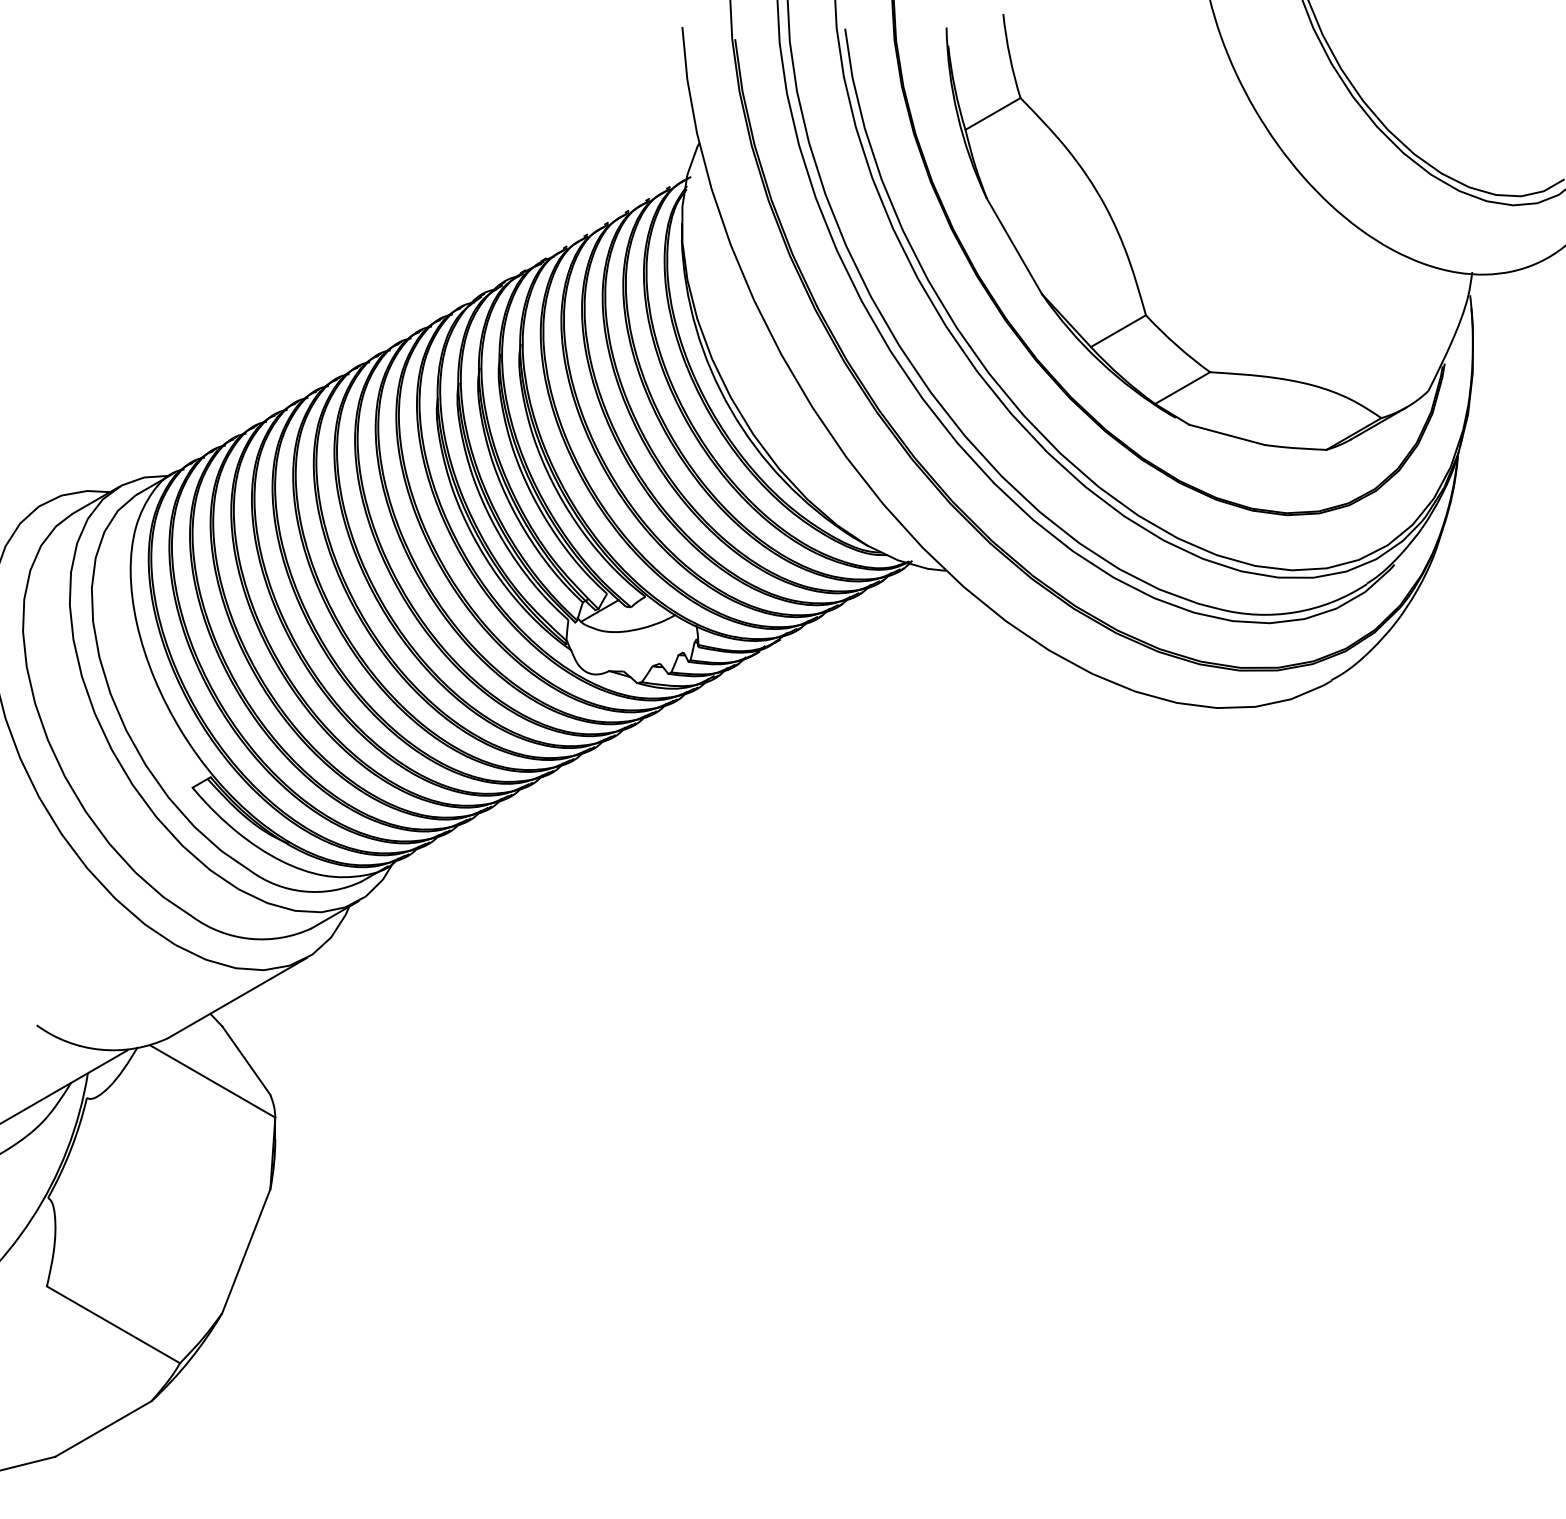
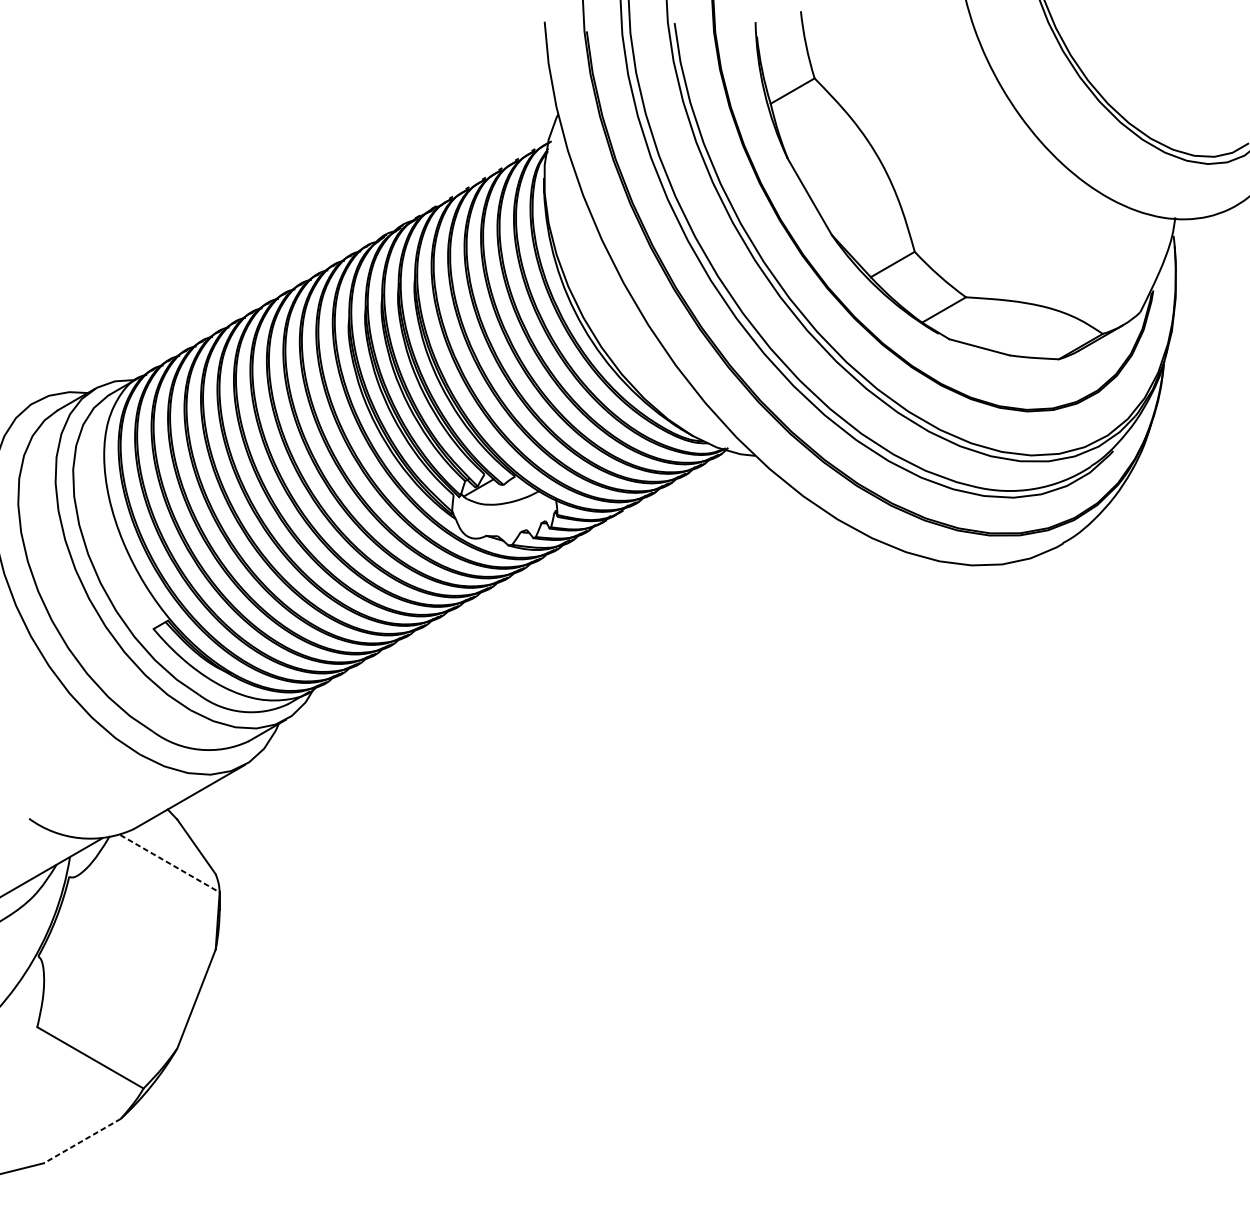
line: (213, 1081) -> (170, 863), solid -> dashed
line: (103, 1429) -> (82, 1141), solid -> dashed

